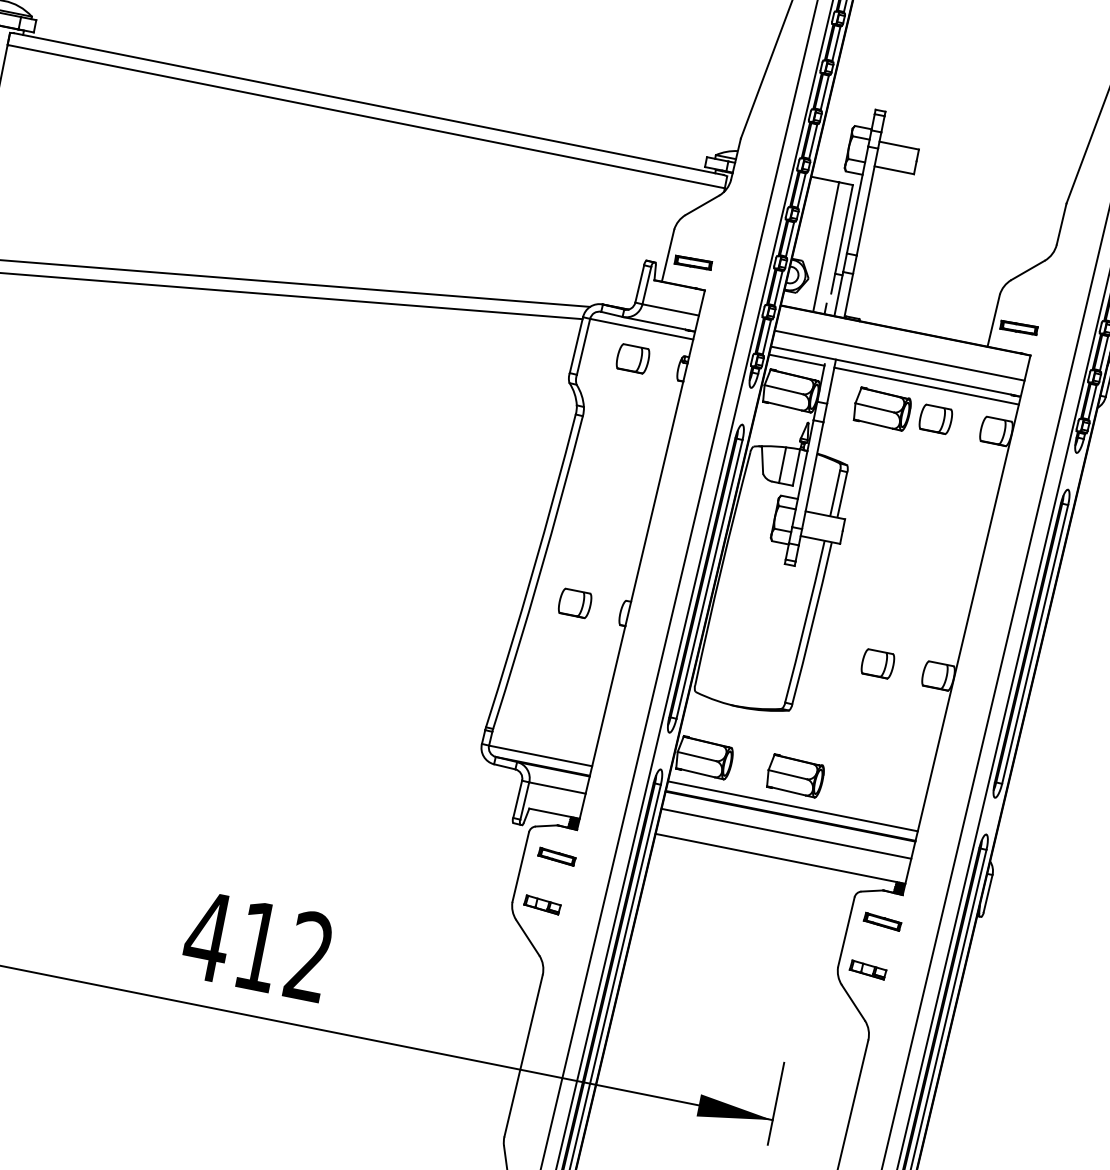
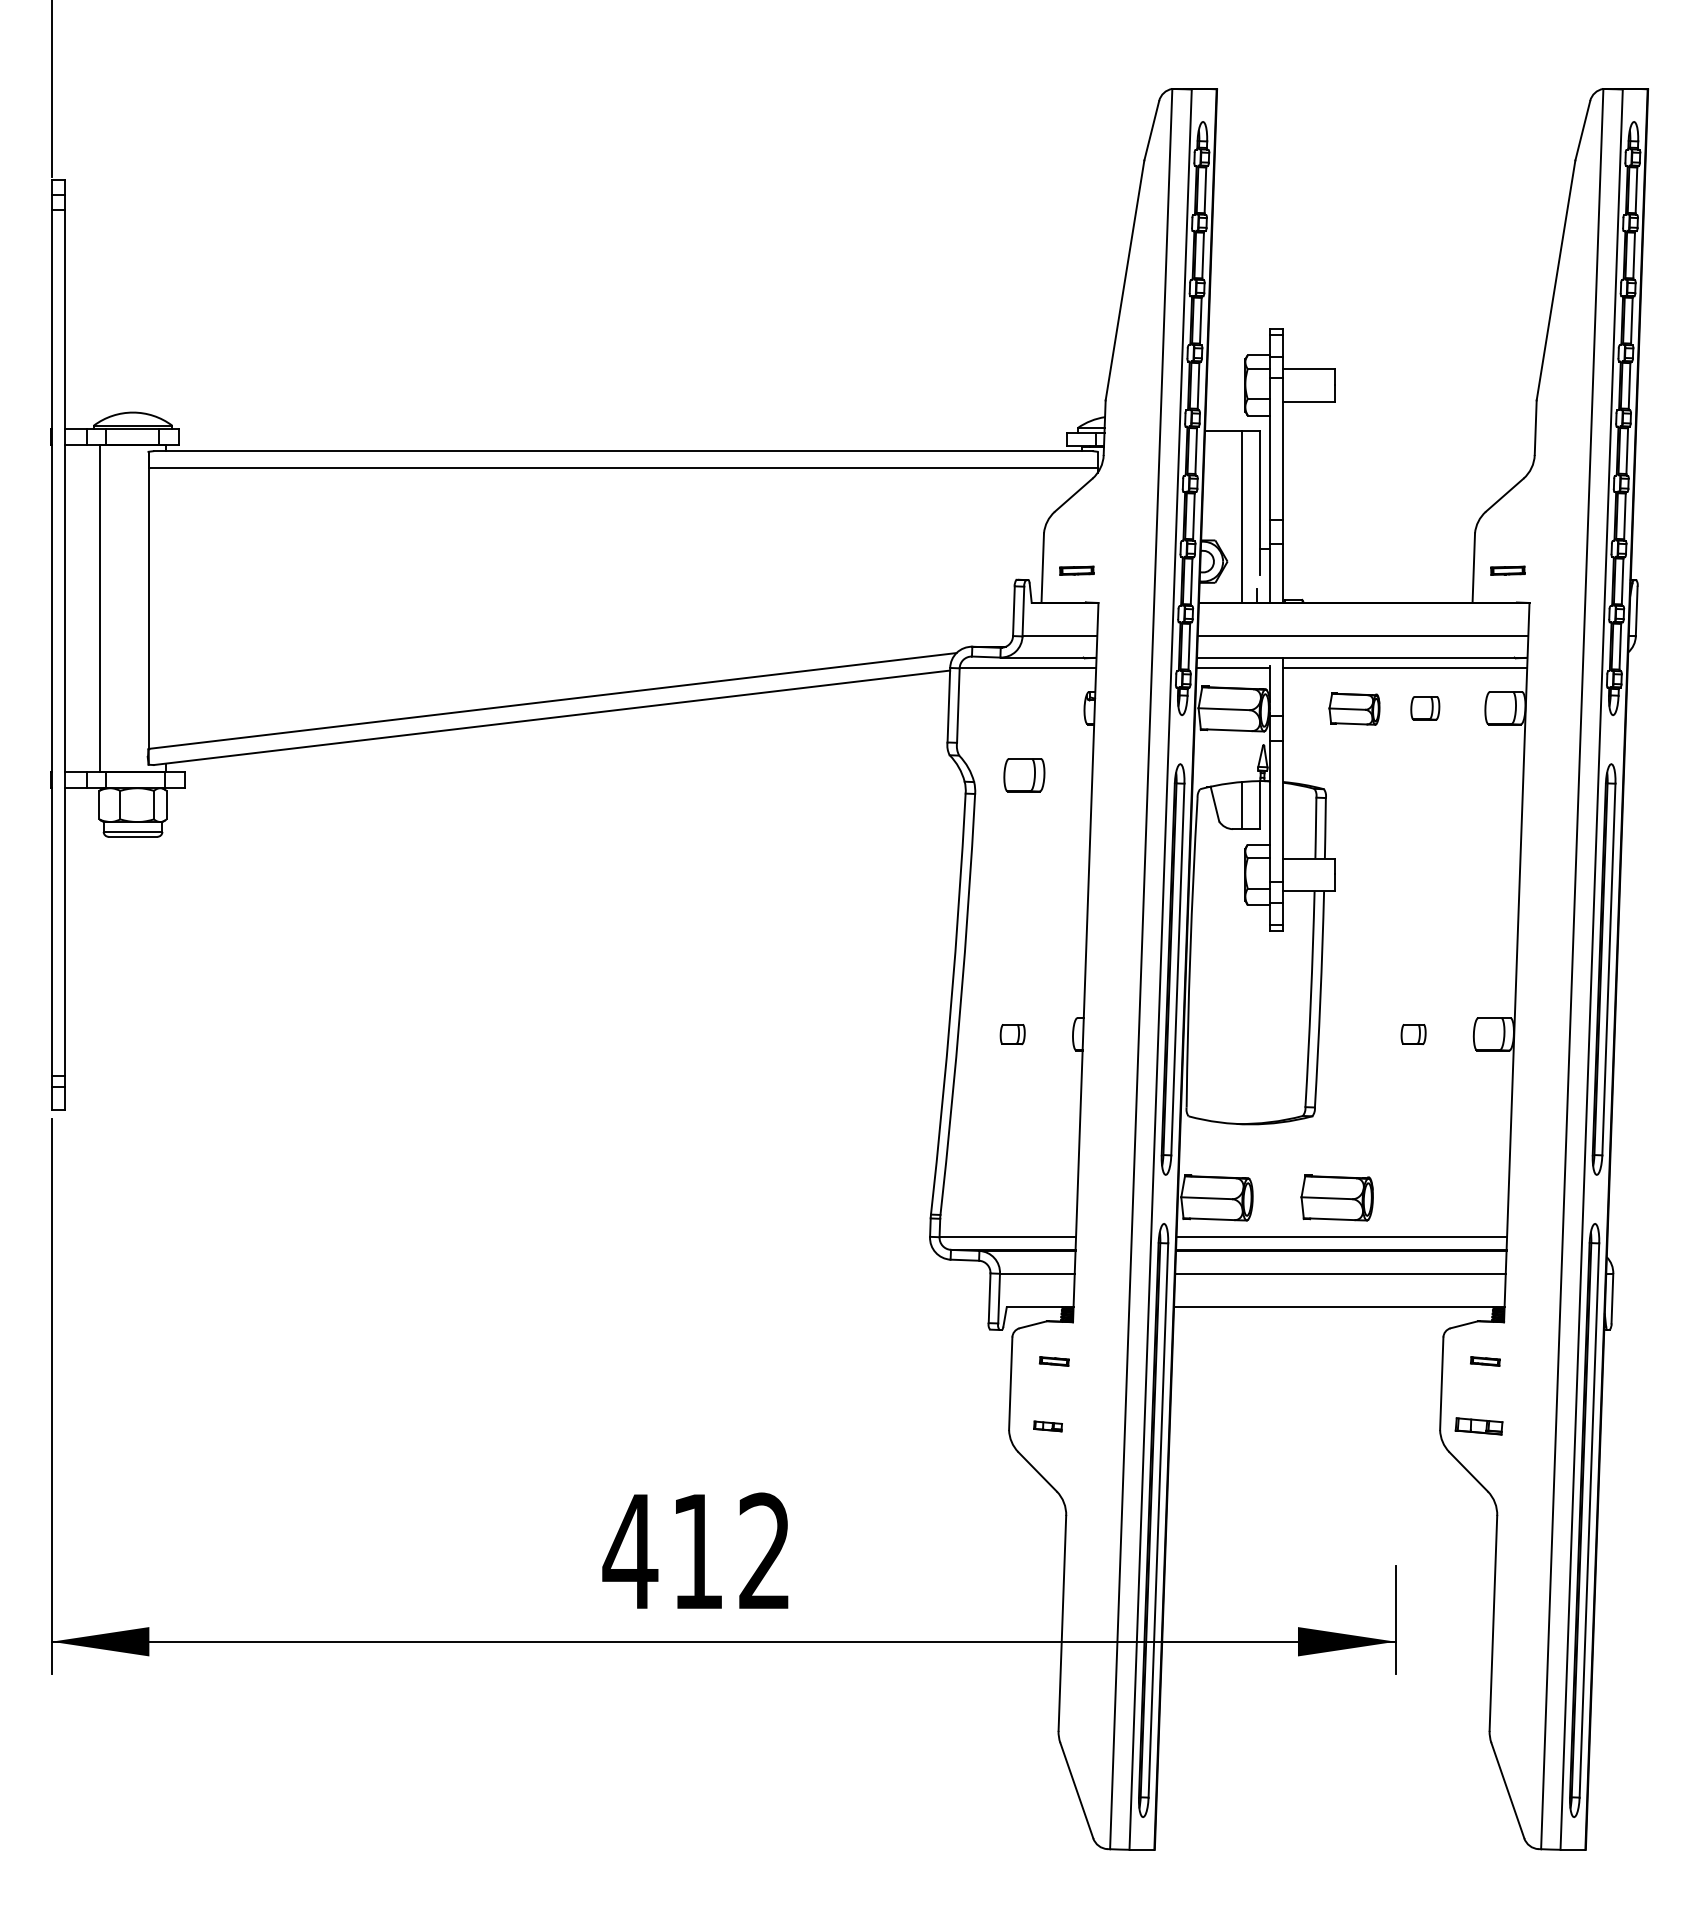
part: (693, 262) -> (1076, 570), size x0.7
part: (1018, 327) -> (1507, 570), size x0.7
part: (633, 359) -> (1024, 775), moved
part: (882, 408) -> (1354, 708), size x0.7
part: (936, 419) -> (1425, 708), size x0.7
part: (574, 603) -> (1012, 1034), size x0.6
part: (877, 664) -> (1413, 1034), size x0.6
part: (557, 856) -> (1054, 1361), size x0.6
part: (542, 904) -> (1047, 1426), size x0.6
part: (882, 921) -> (1485, 1361), size x0.6

